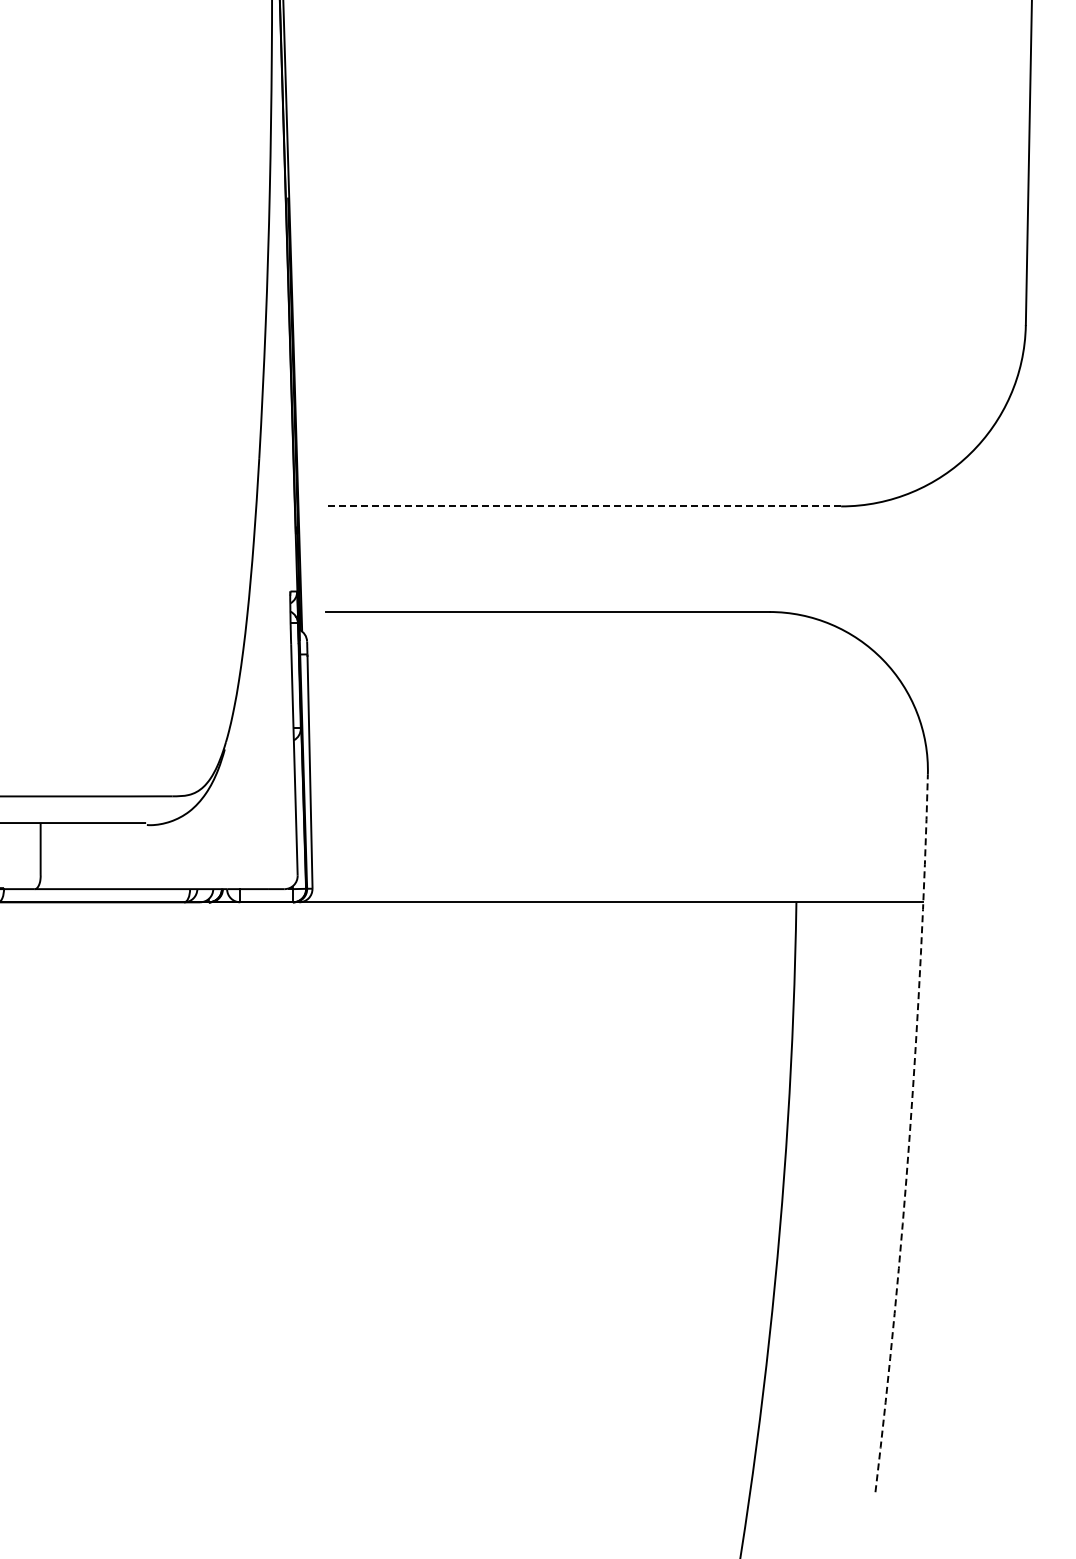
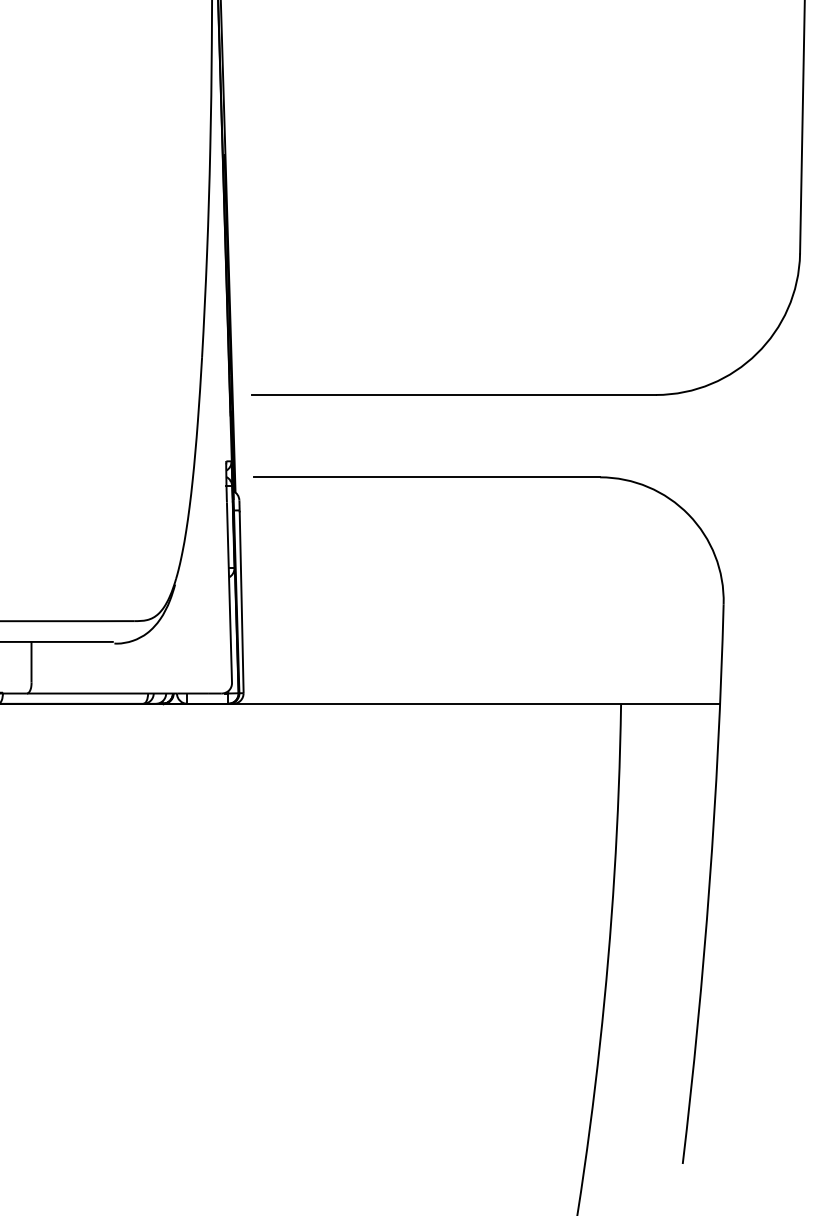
line: (582, 506) -> (454, 395), dashed -> solid
arc: (909, 1134) -> (709, 884), dashed -> solid

